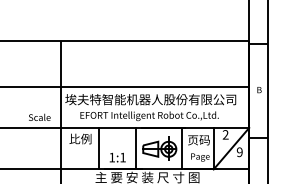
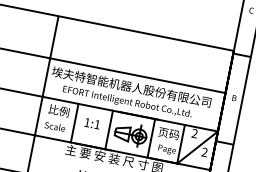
text: (39, 116) -> (55, 125), moved
text: (239, 152) -> (204, 152), 9 -> 2
text: (117, 157) -> (92, 123), moved

